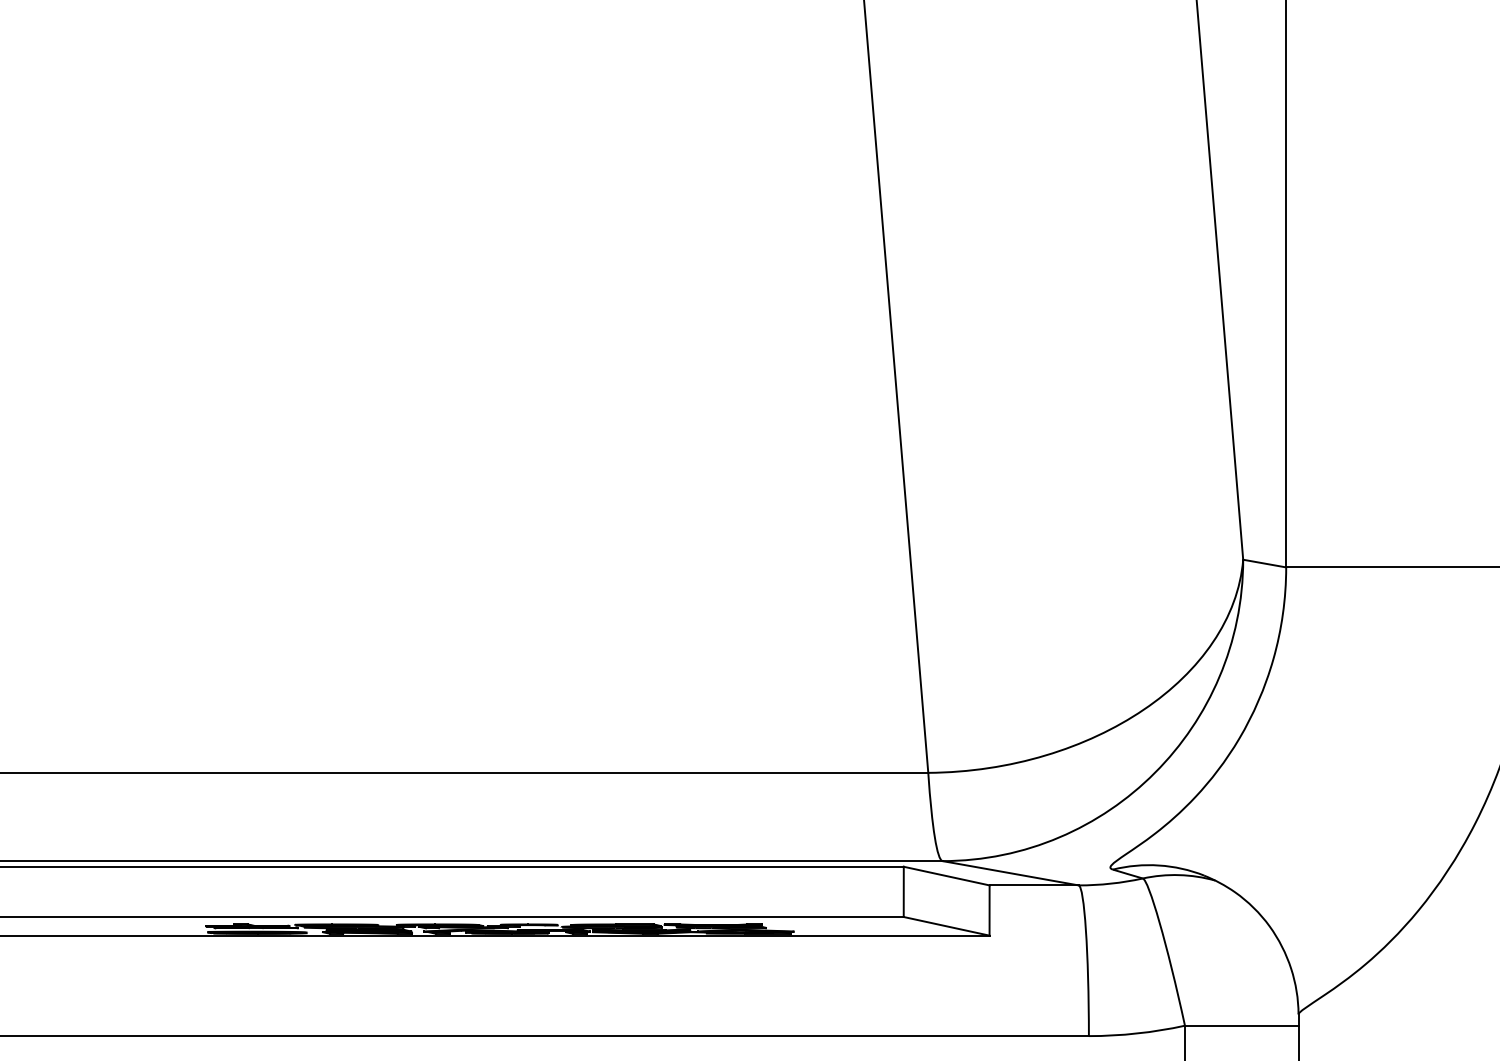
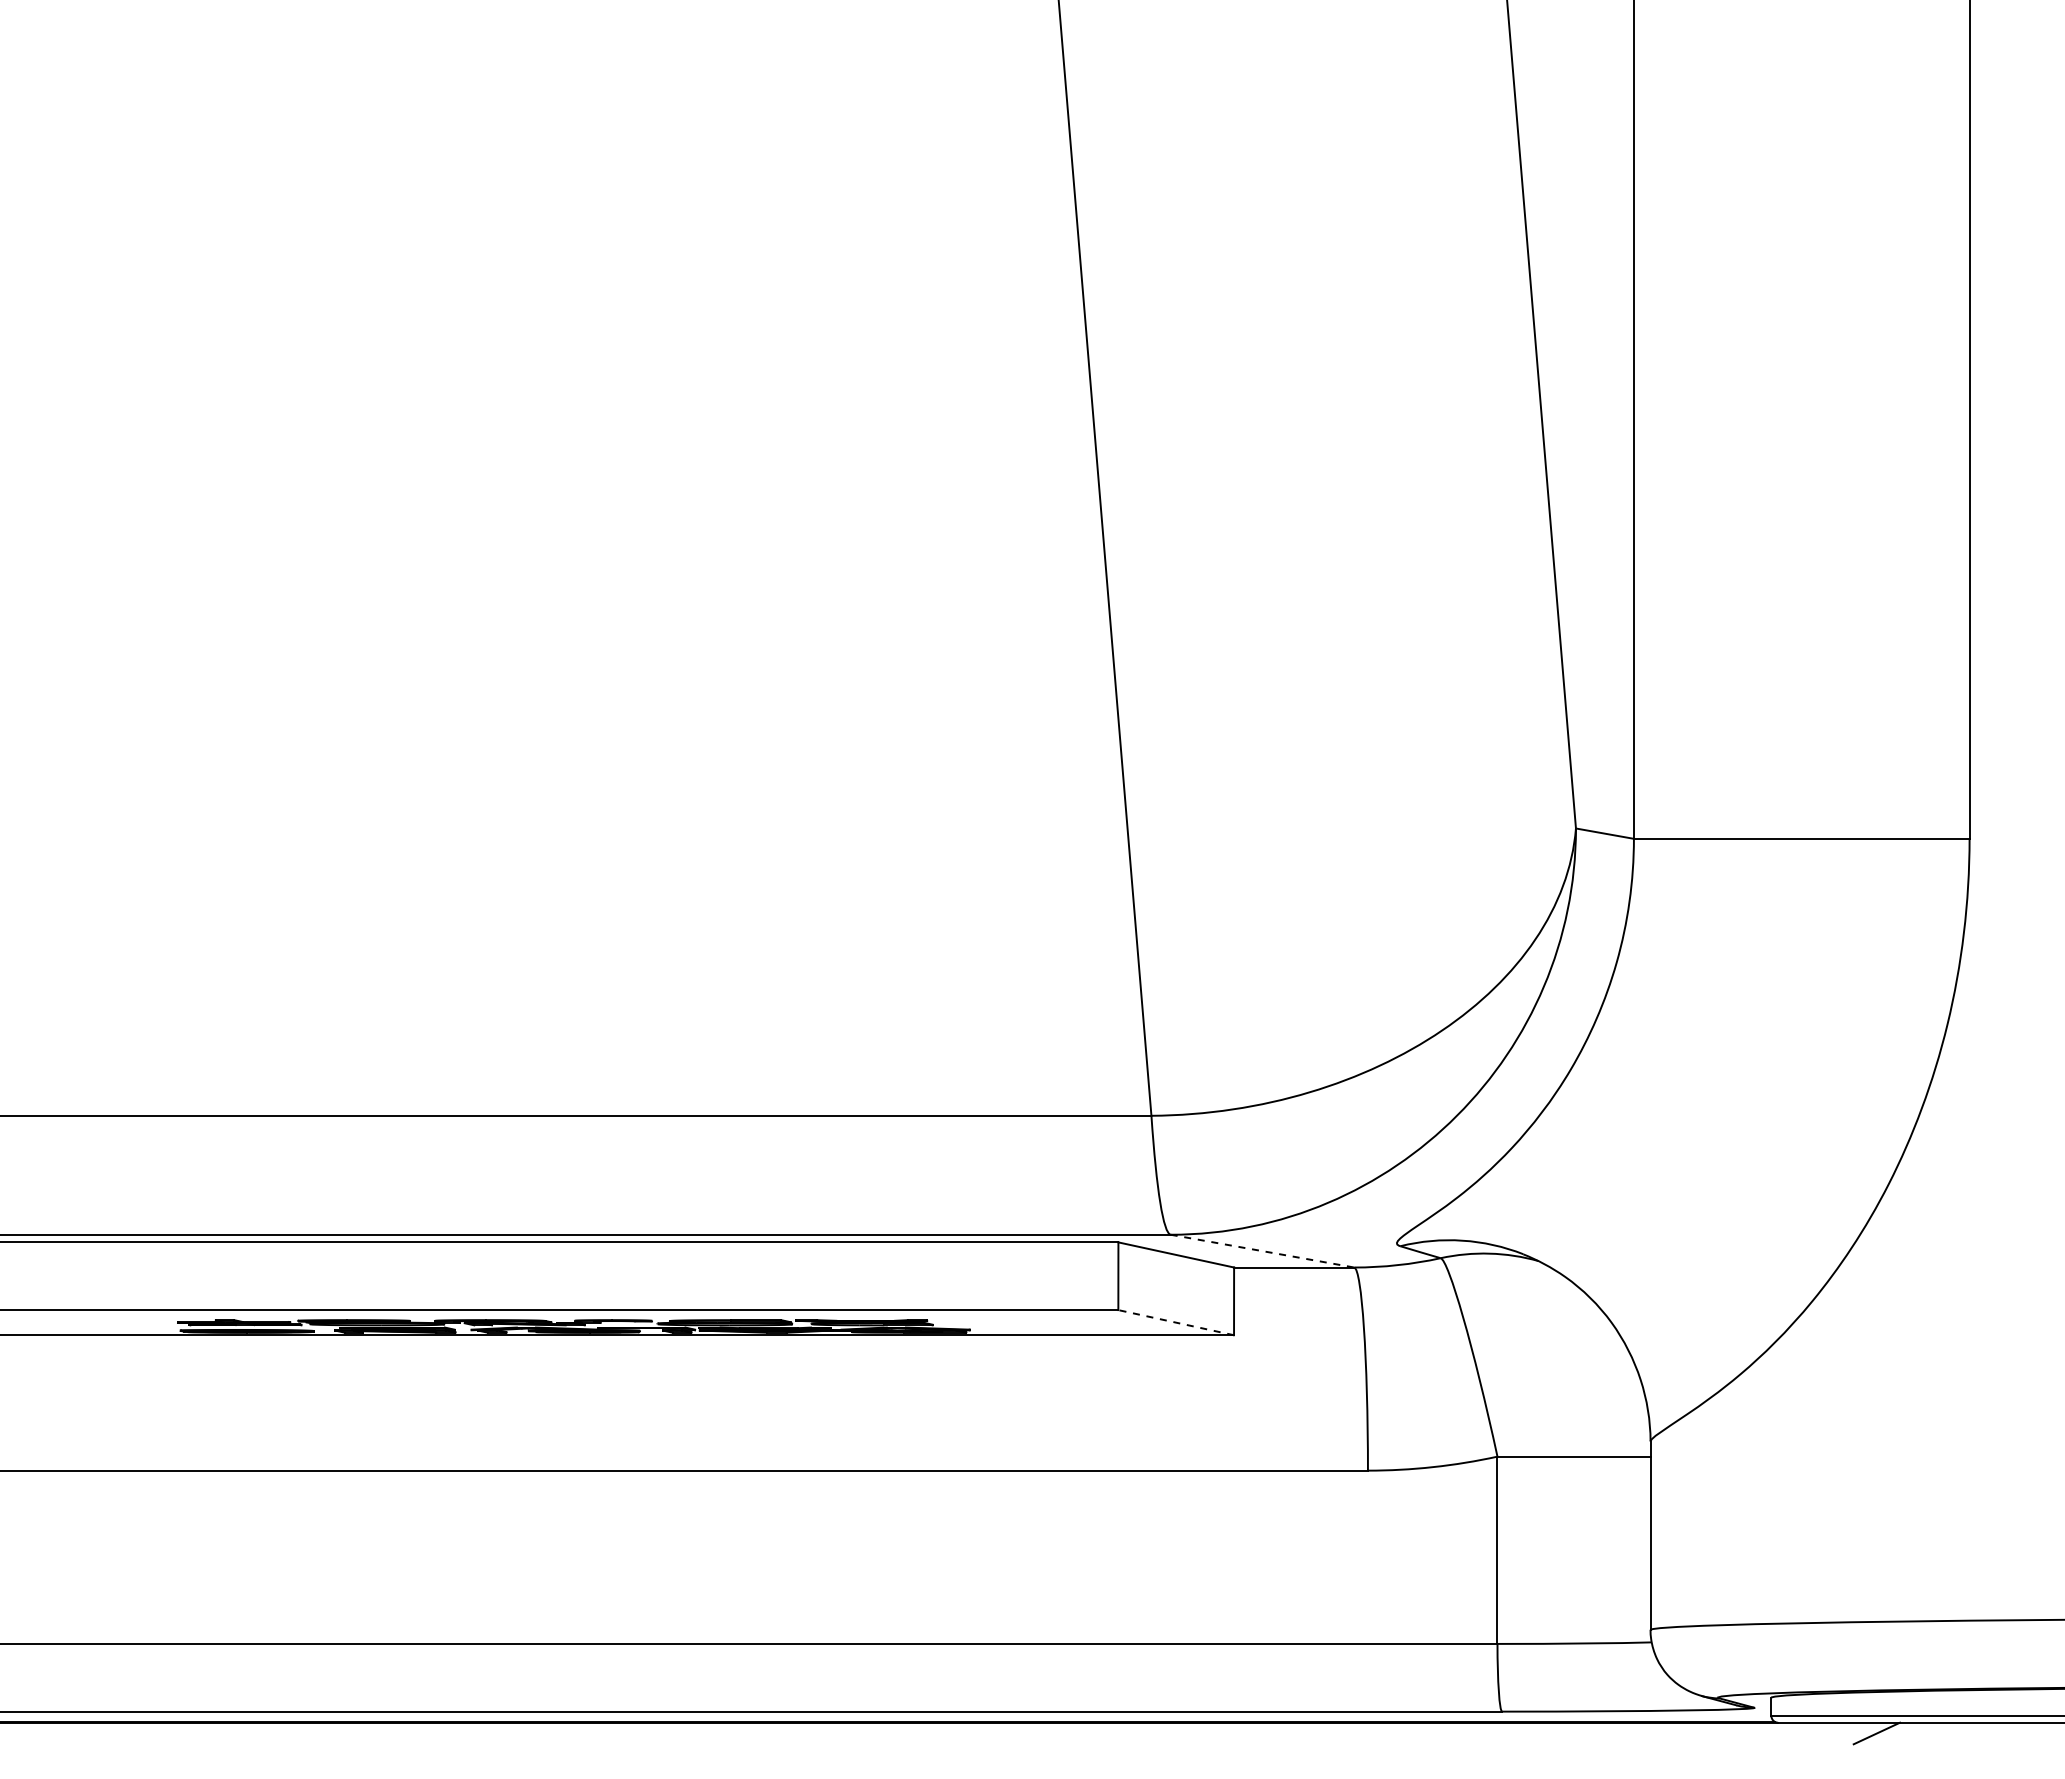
line: (1010, 873) -> (1262, 1251), solid -> dashed
line: (946, 926) -> (1175, 1322), solid -> dashed

